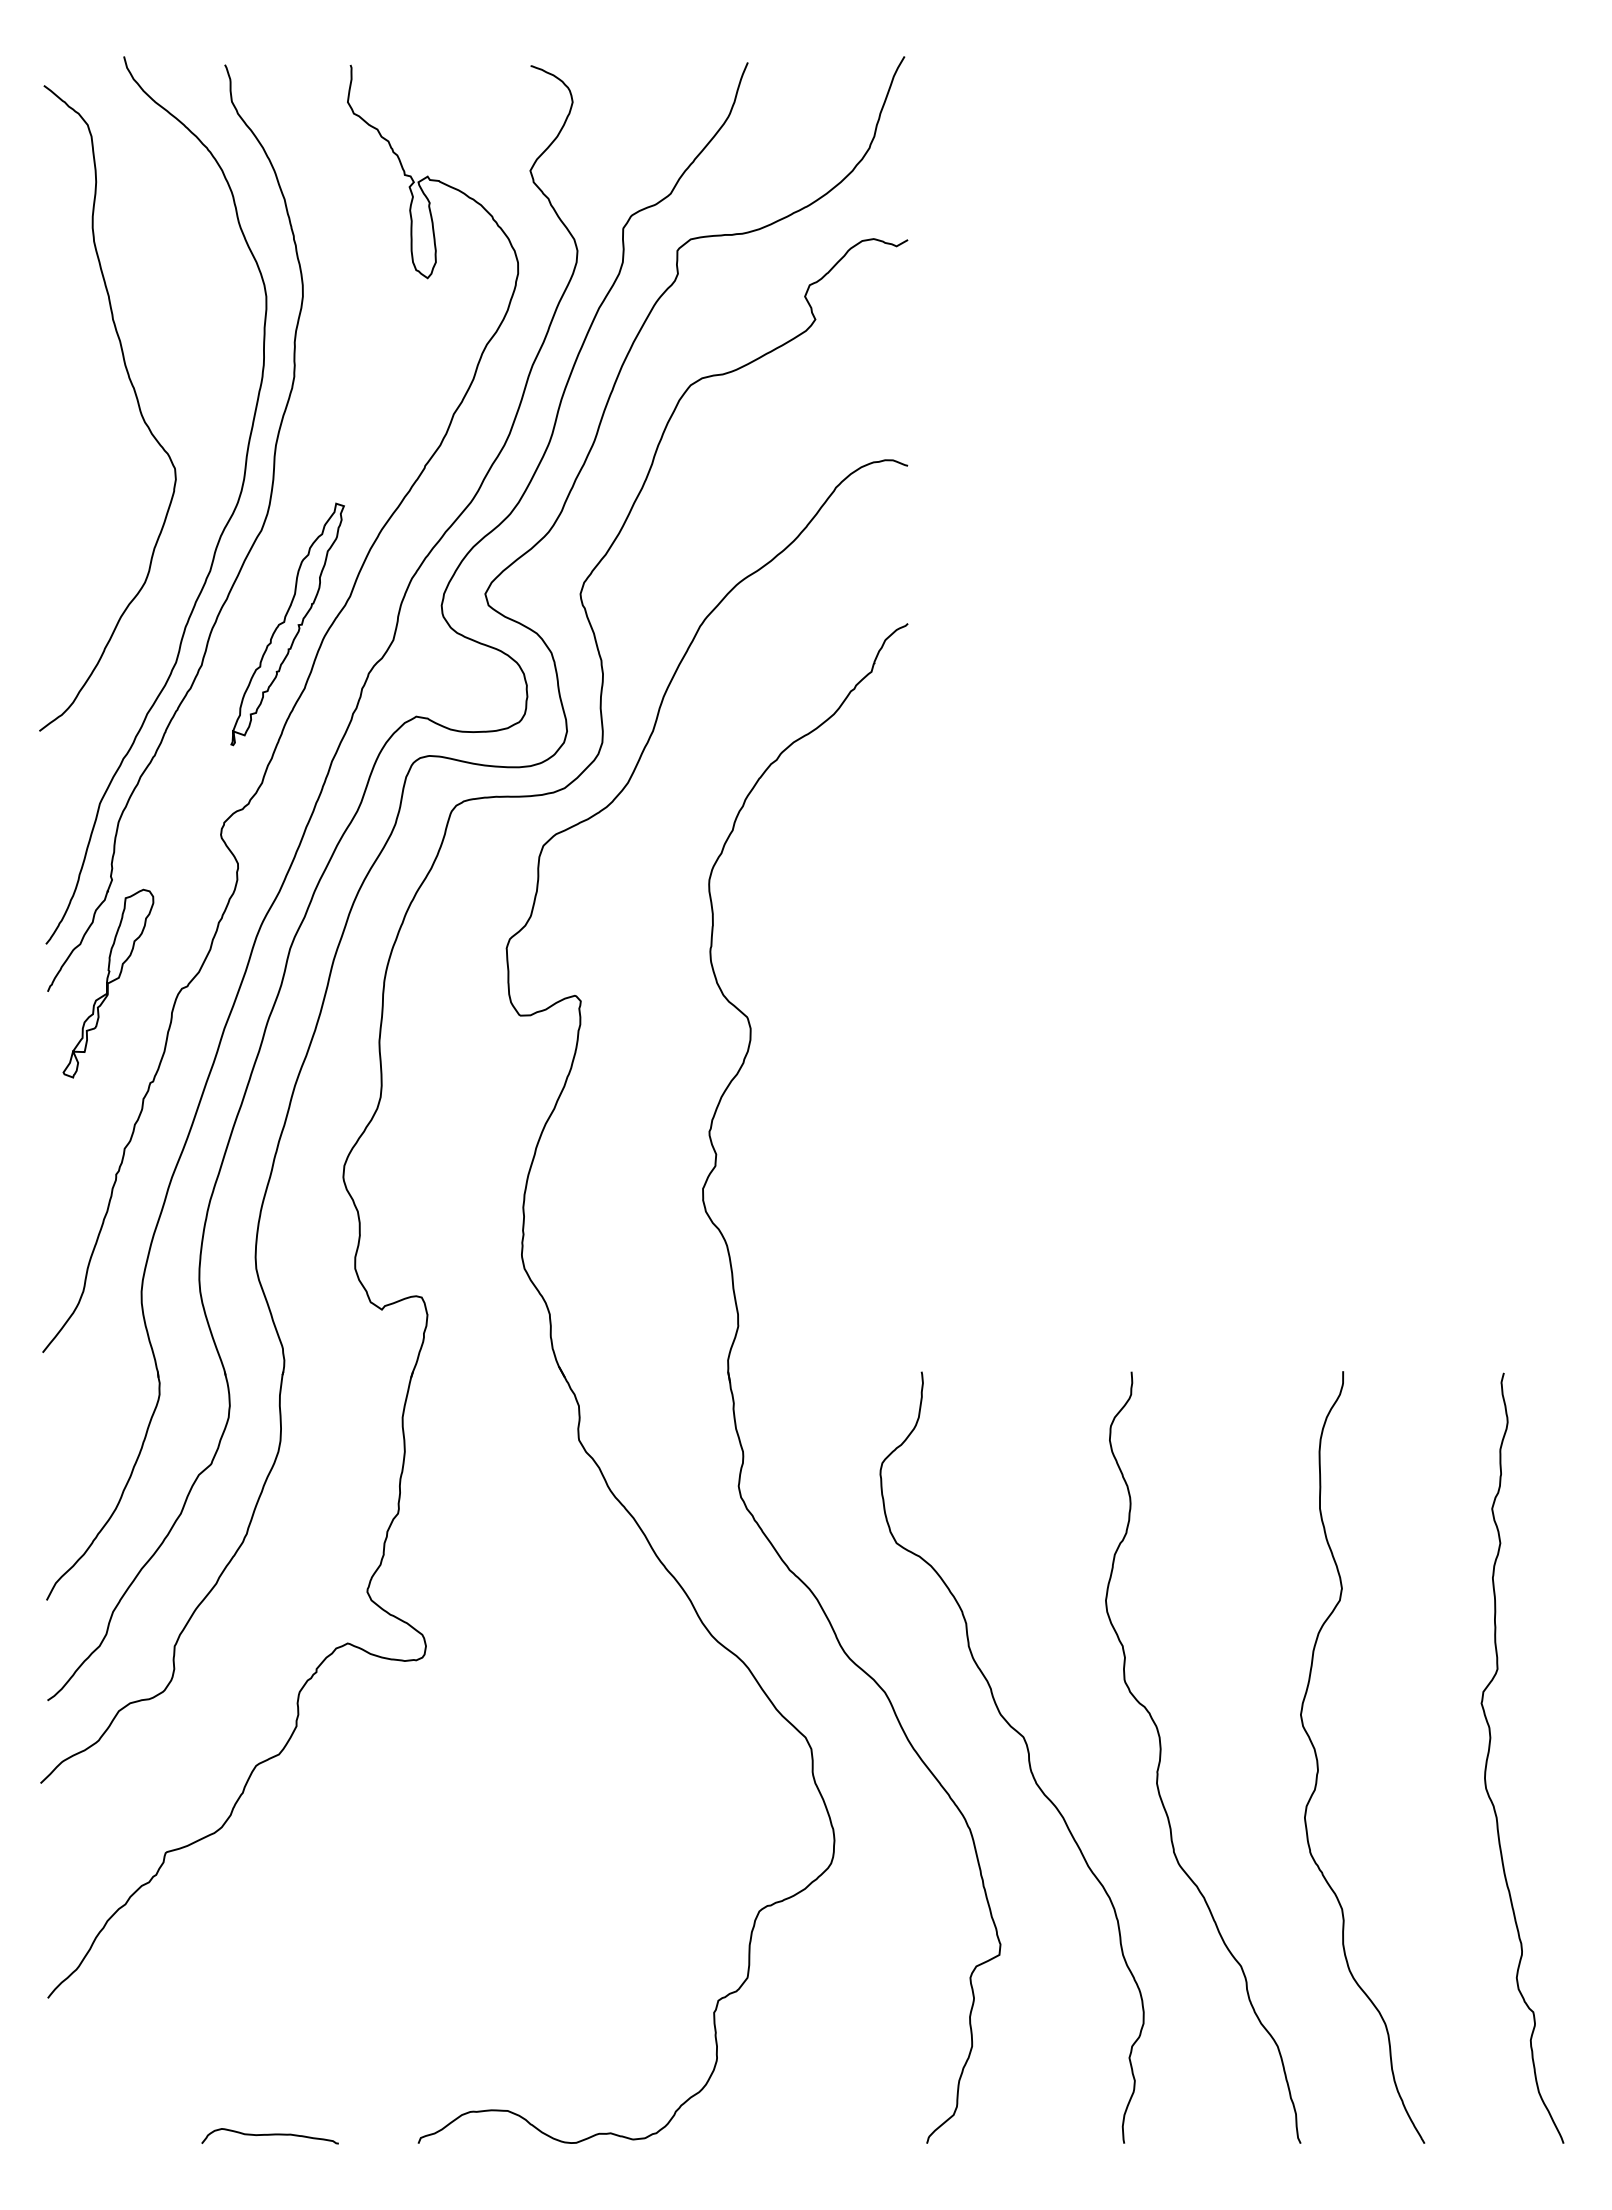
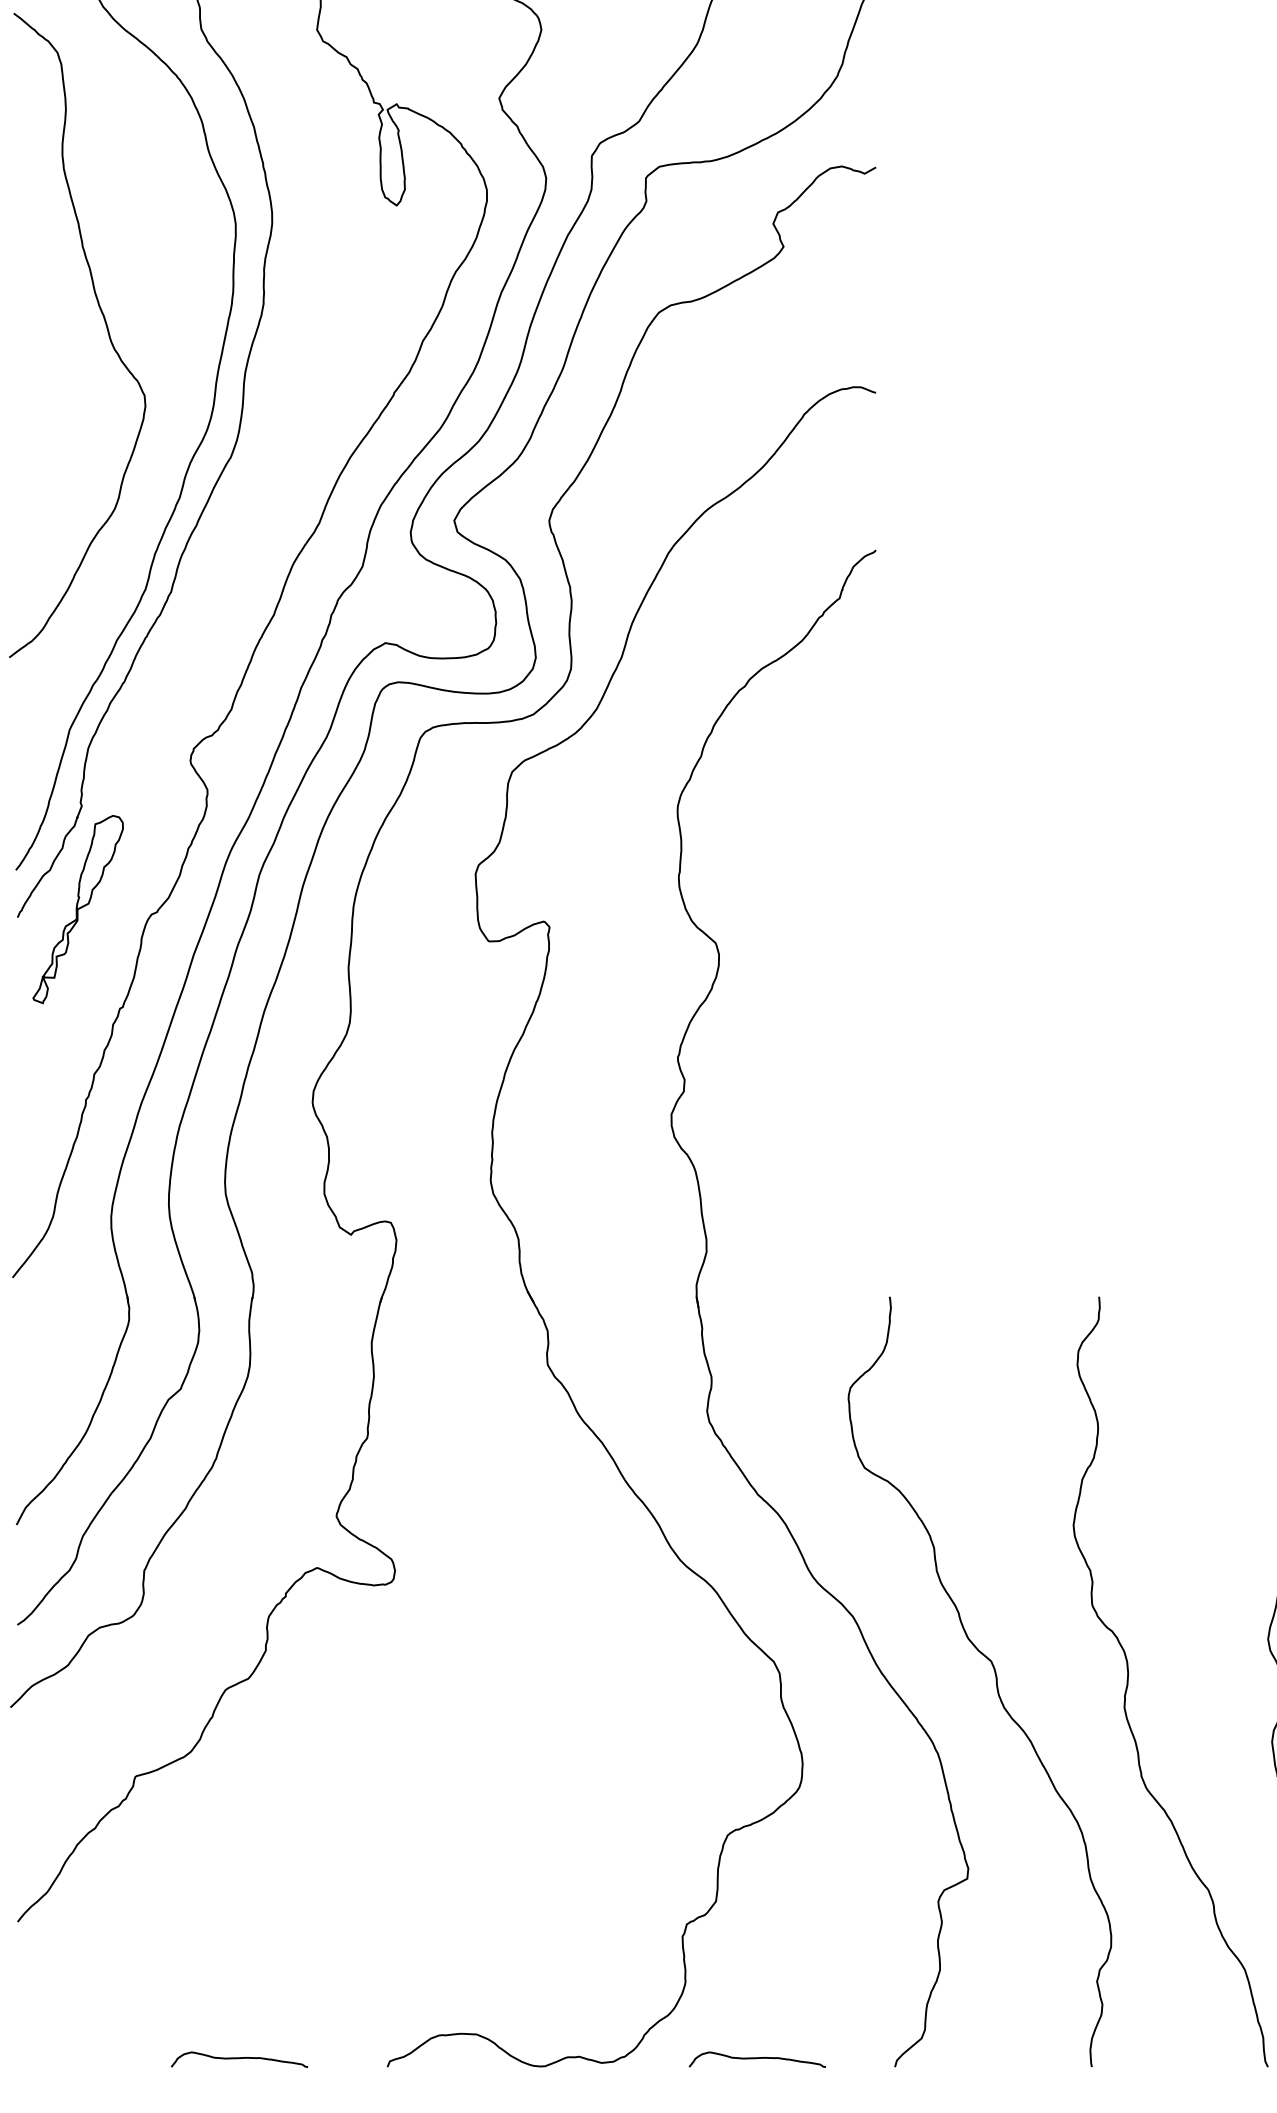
part: (287, 624) -> (256, 551), removed
curve: (788, 2135) -> (756, 2058), added

